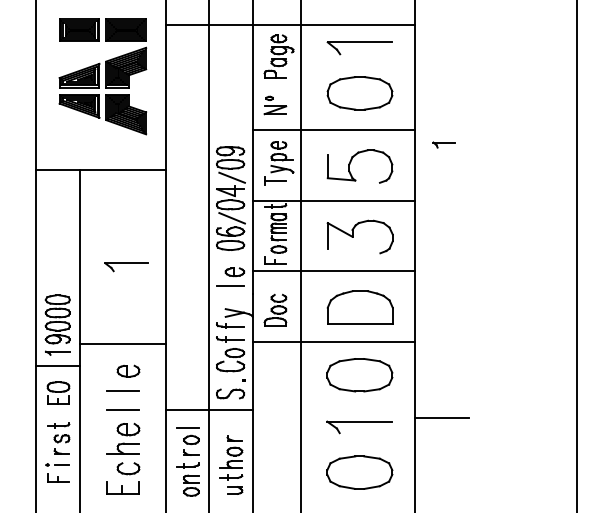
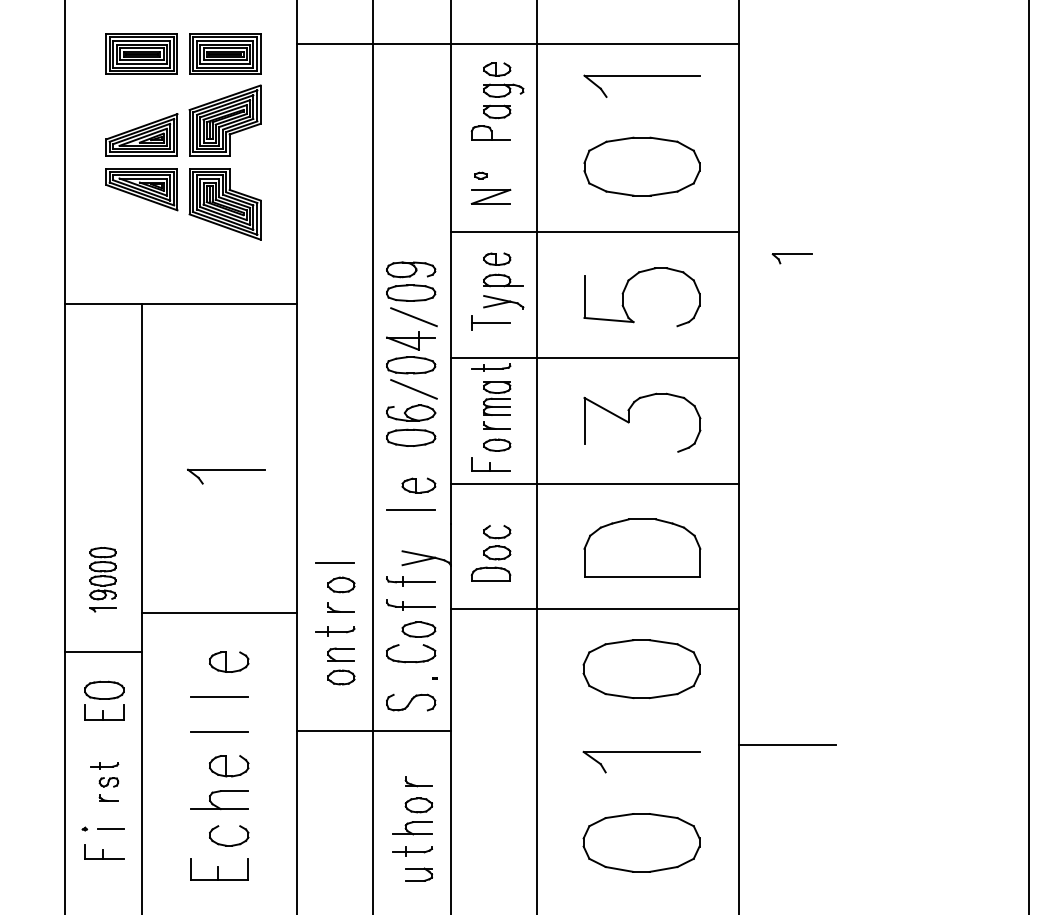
part: (57, 324) -> (102, 578), size x0.6
part: (58, 438) -> (104, 781), size x0.7
part: (187, 461) -> (334, 623), moved

